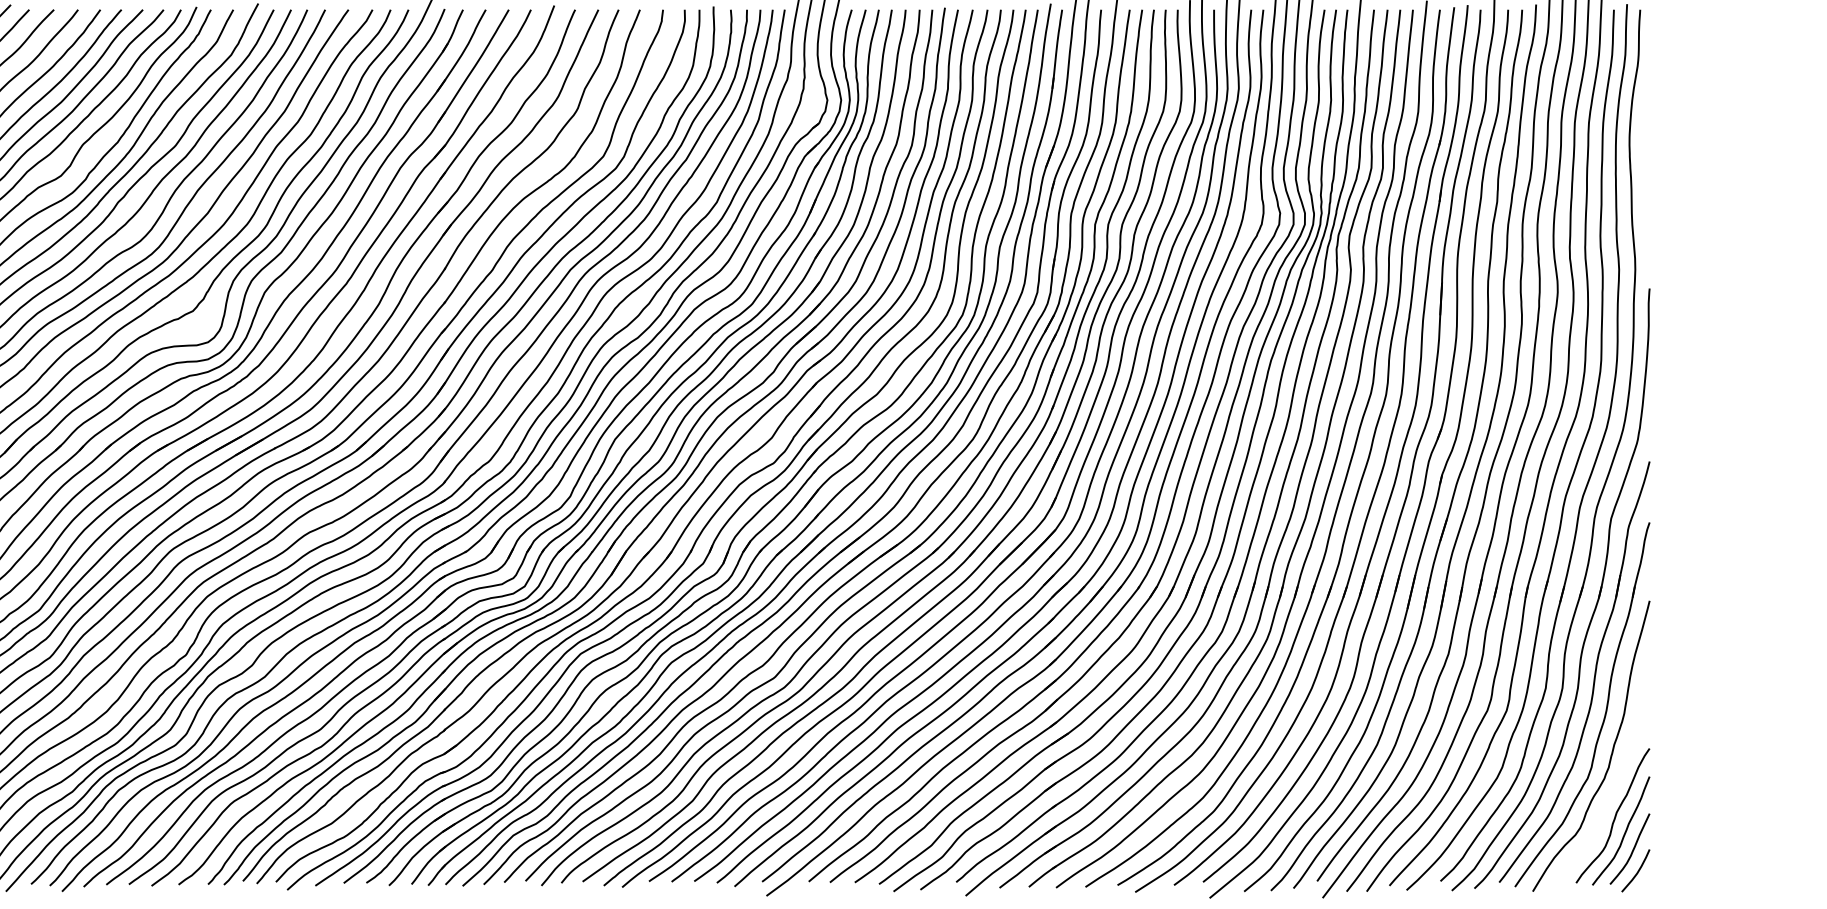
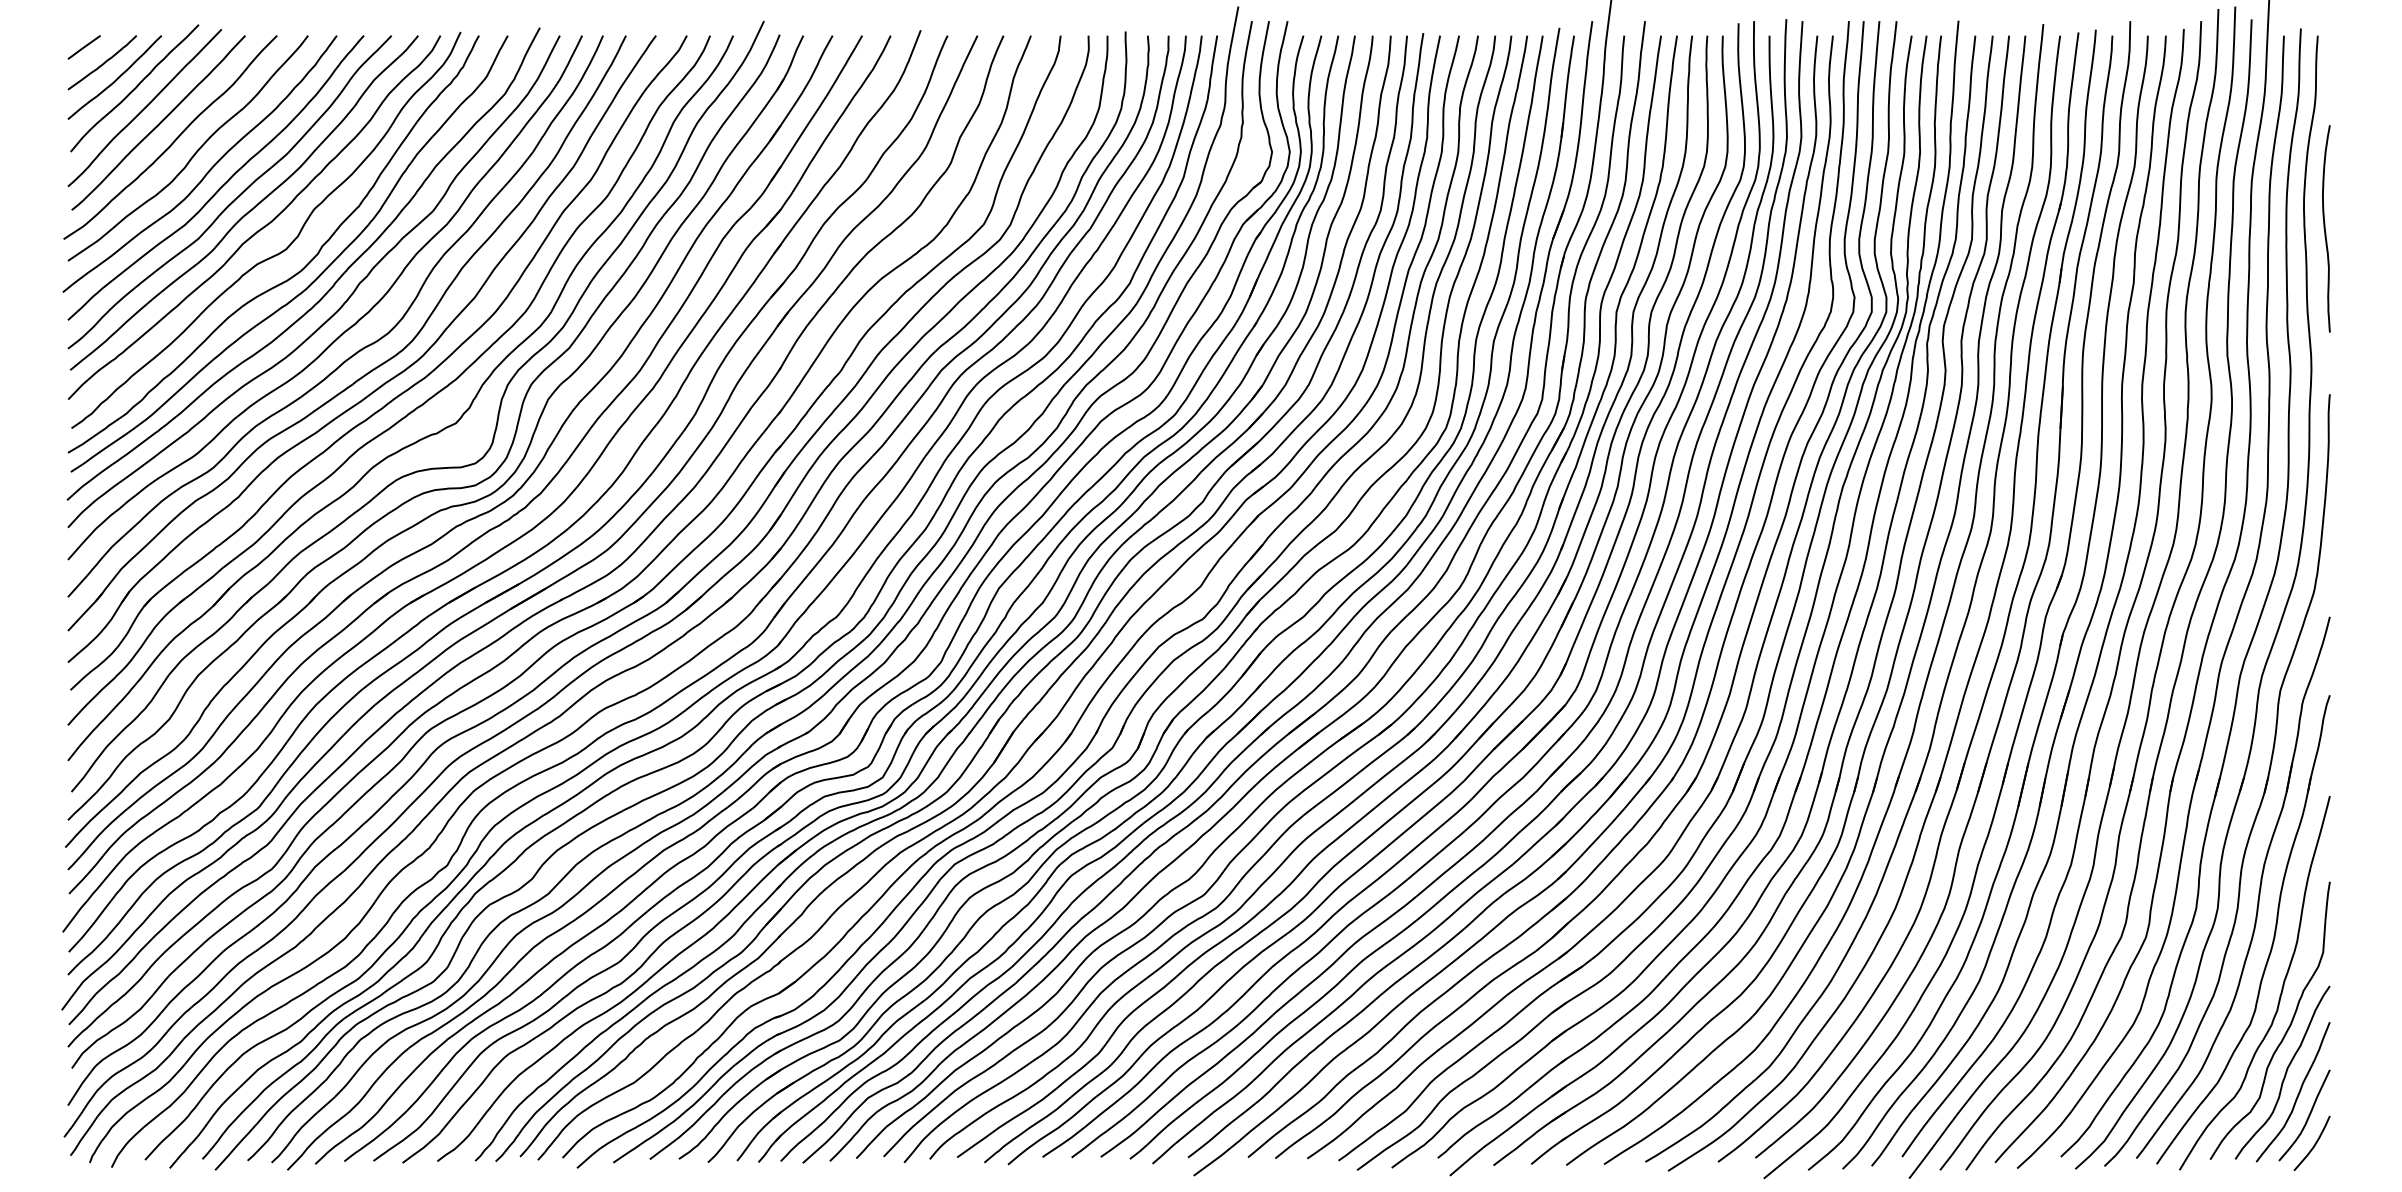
curve: (1646, 159) -> (2325, 228), added
curve: (1616, 781) -> (2287, 1028), added

